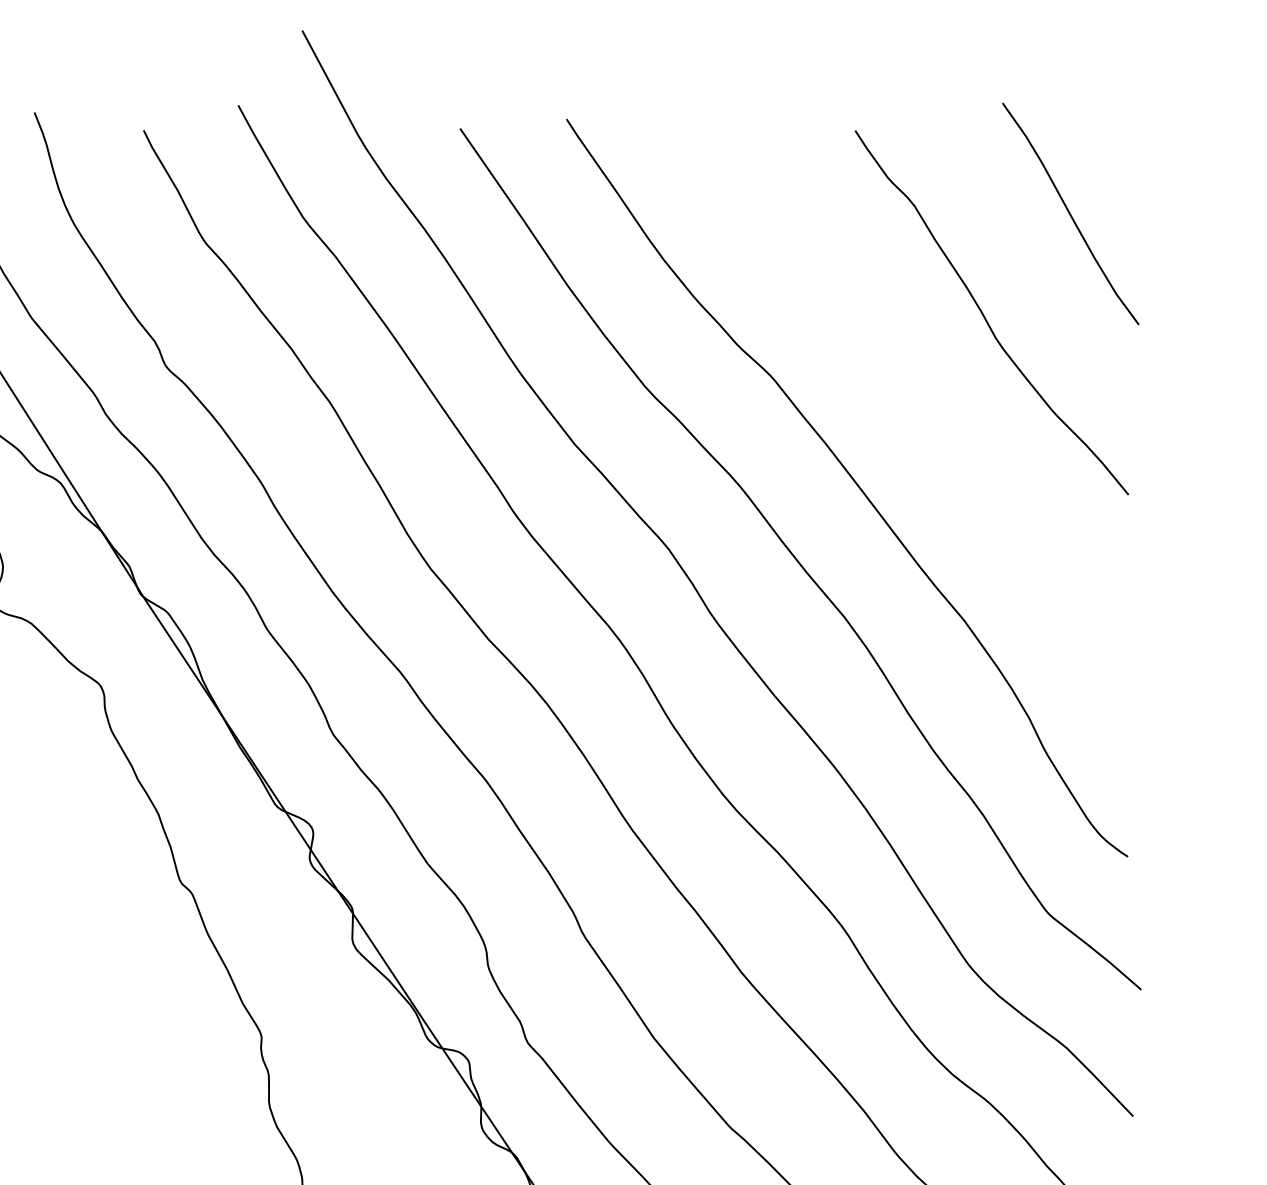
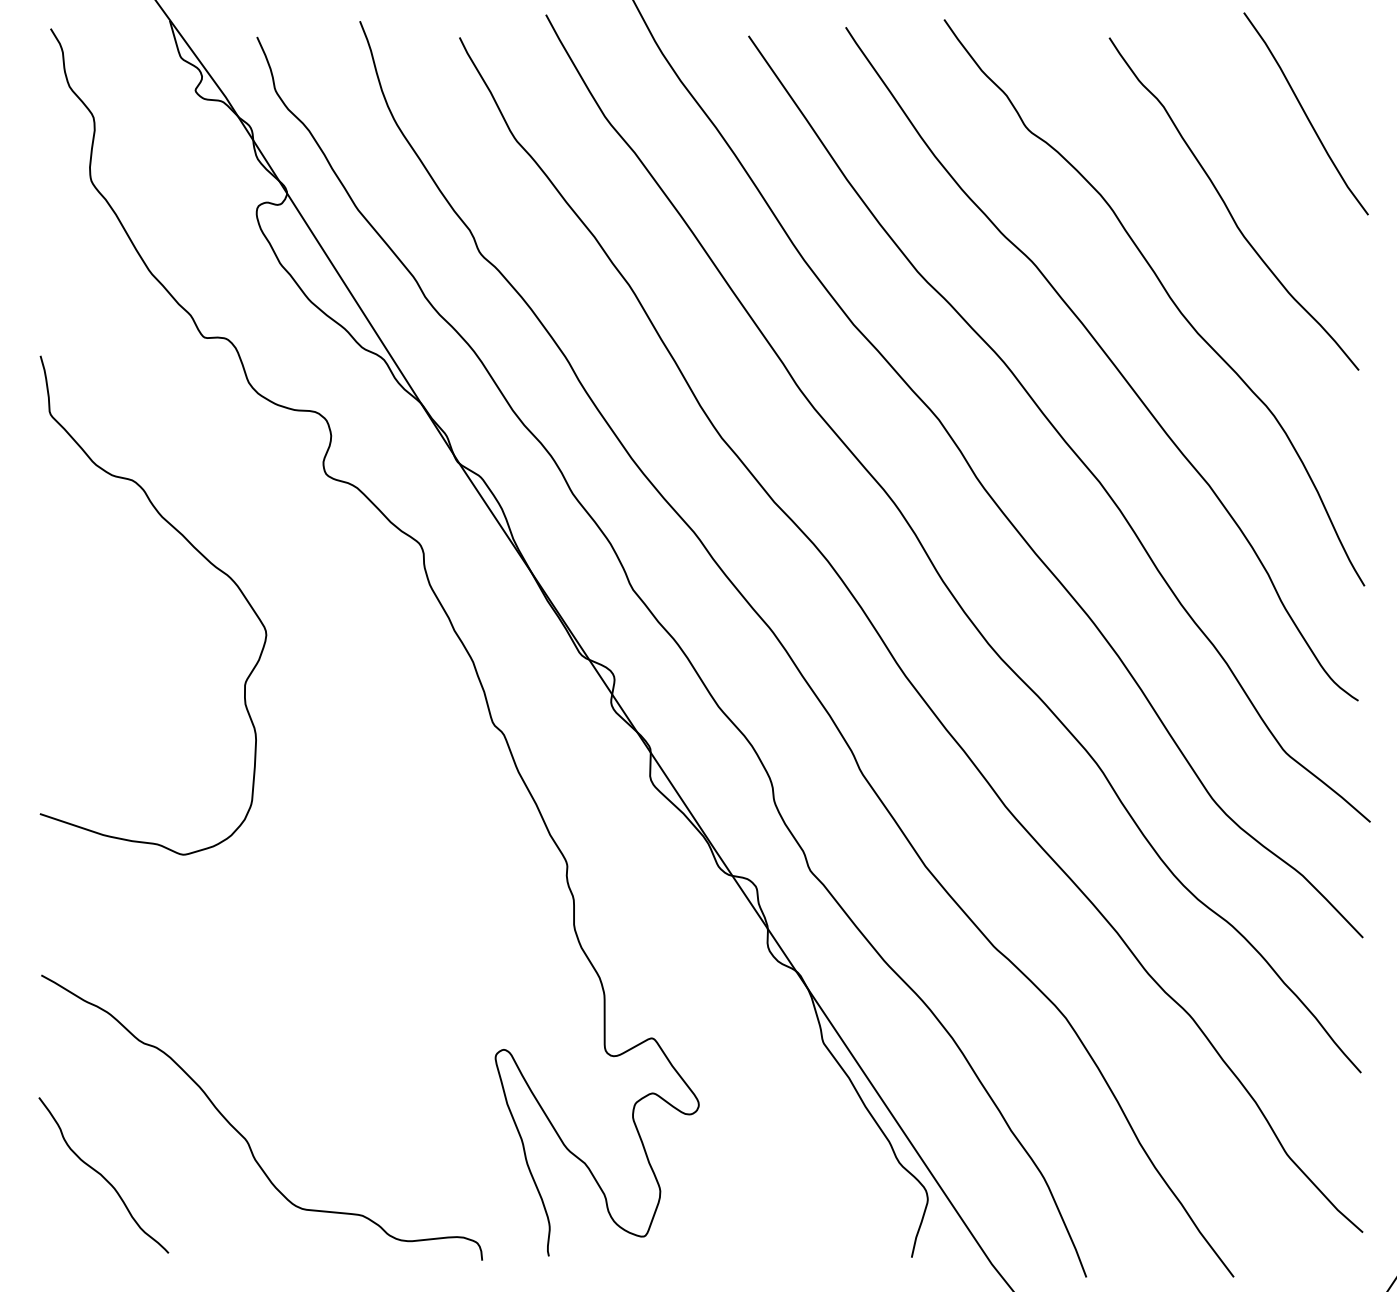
curve: (918, 412) -> (1167, 295), added

